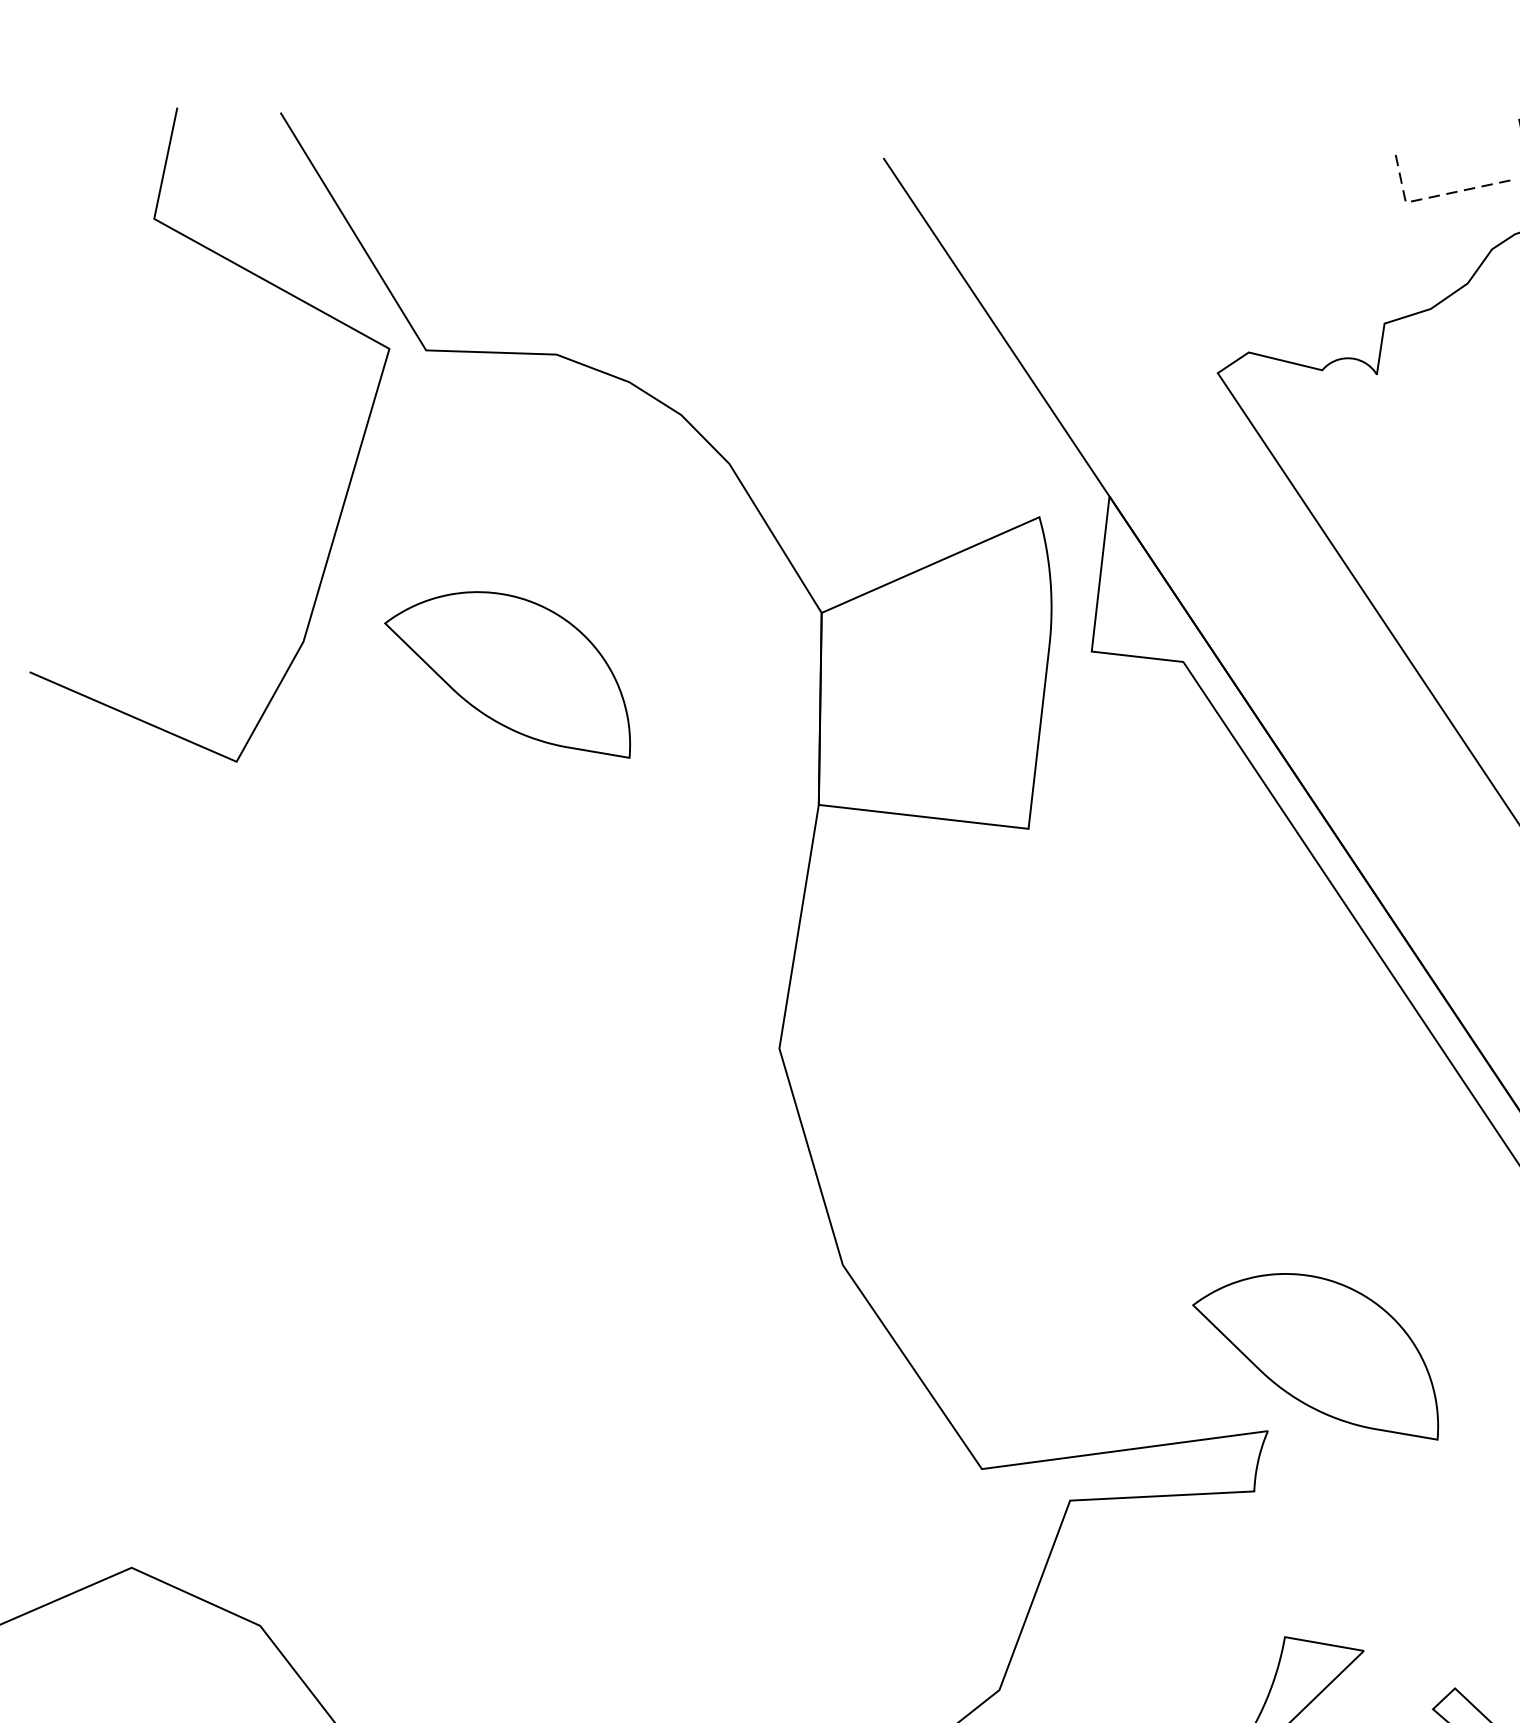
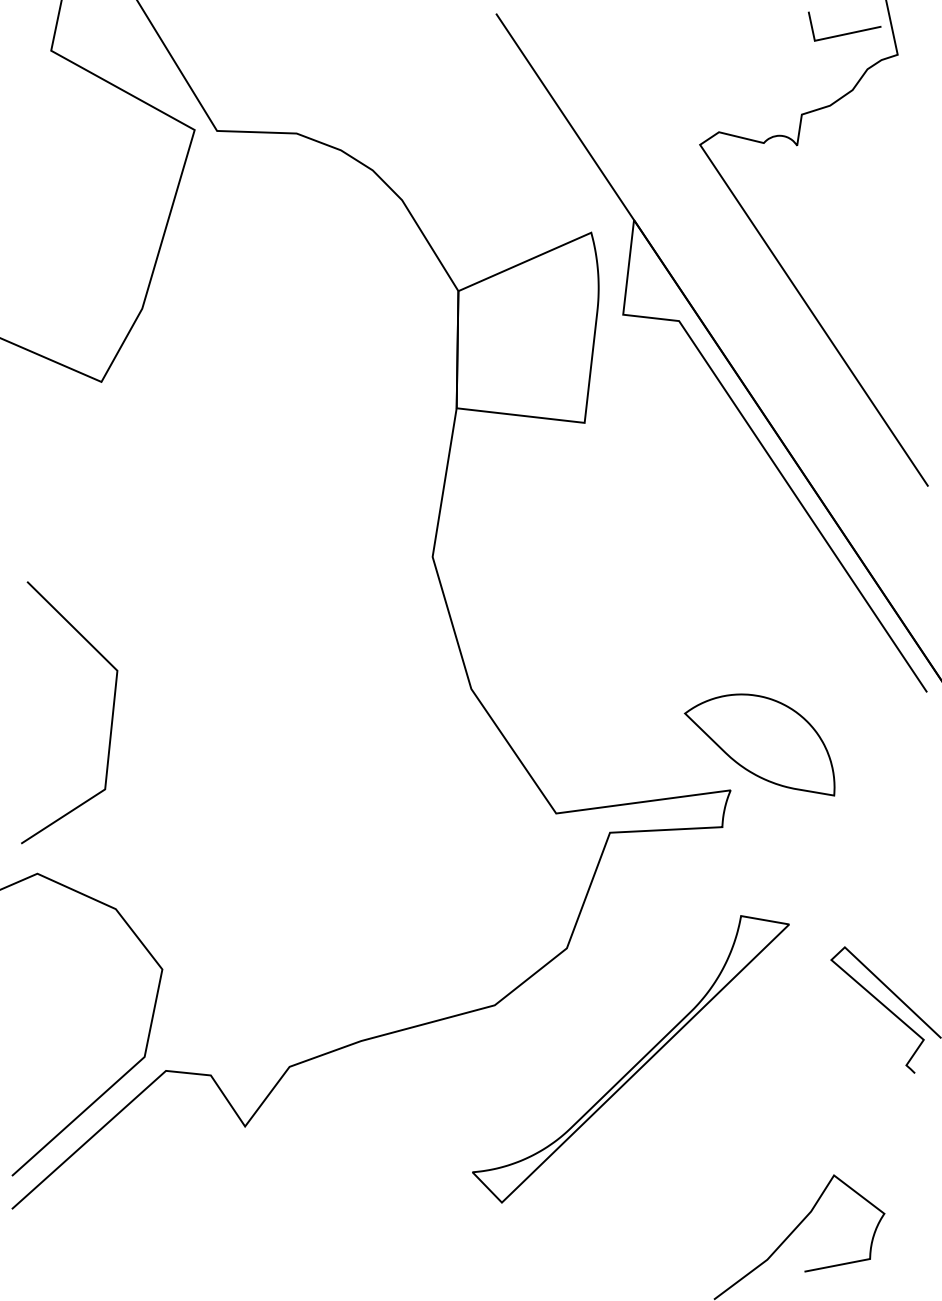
line: (1436, 195) -> (833, 36), dashed -> solid
part: (507, 674) -> (266, 328), removed
curve: (253, 1308) -> (111, 715), added

